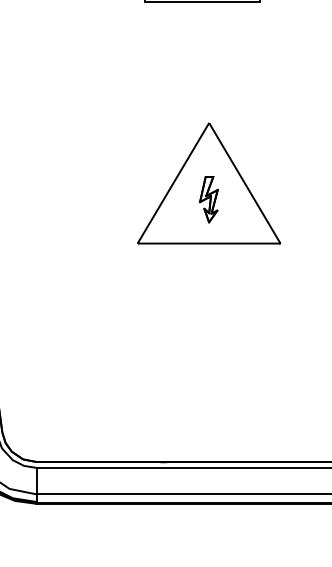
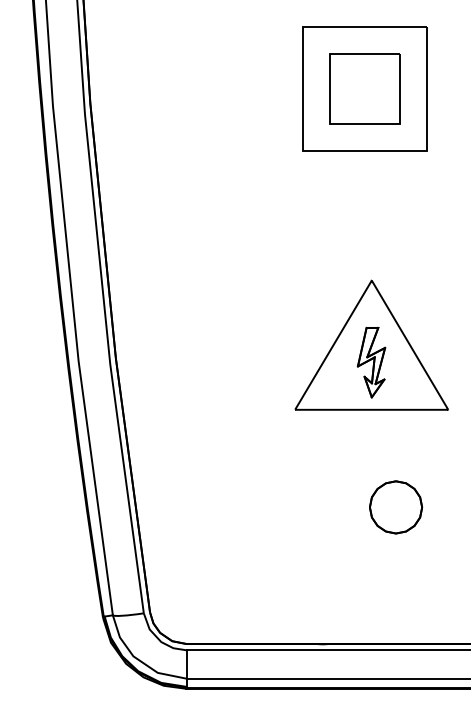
part: (208, 199) -> (371, 362), size x1.43
part: (232, 334) -> (396, 507), added

